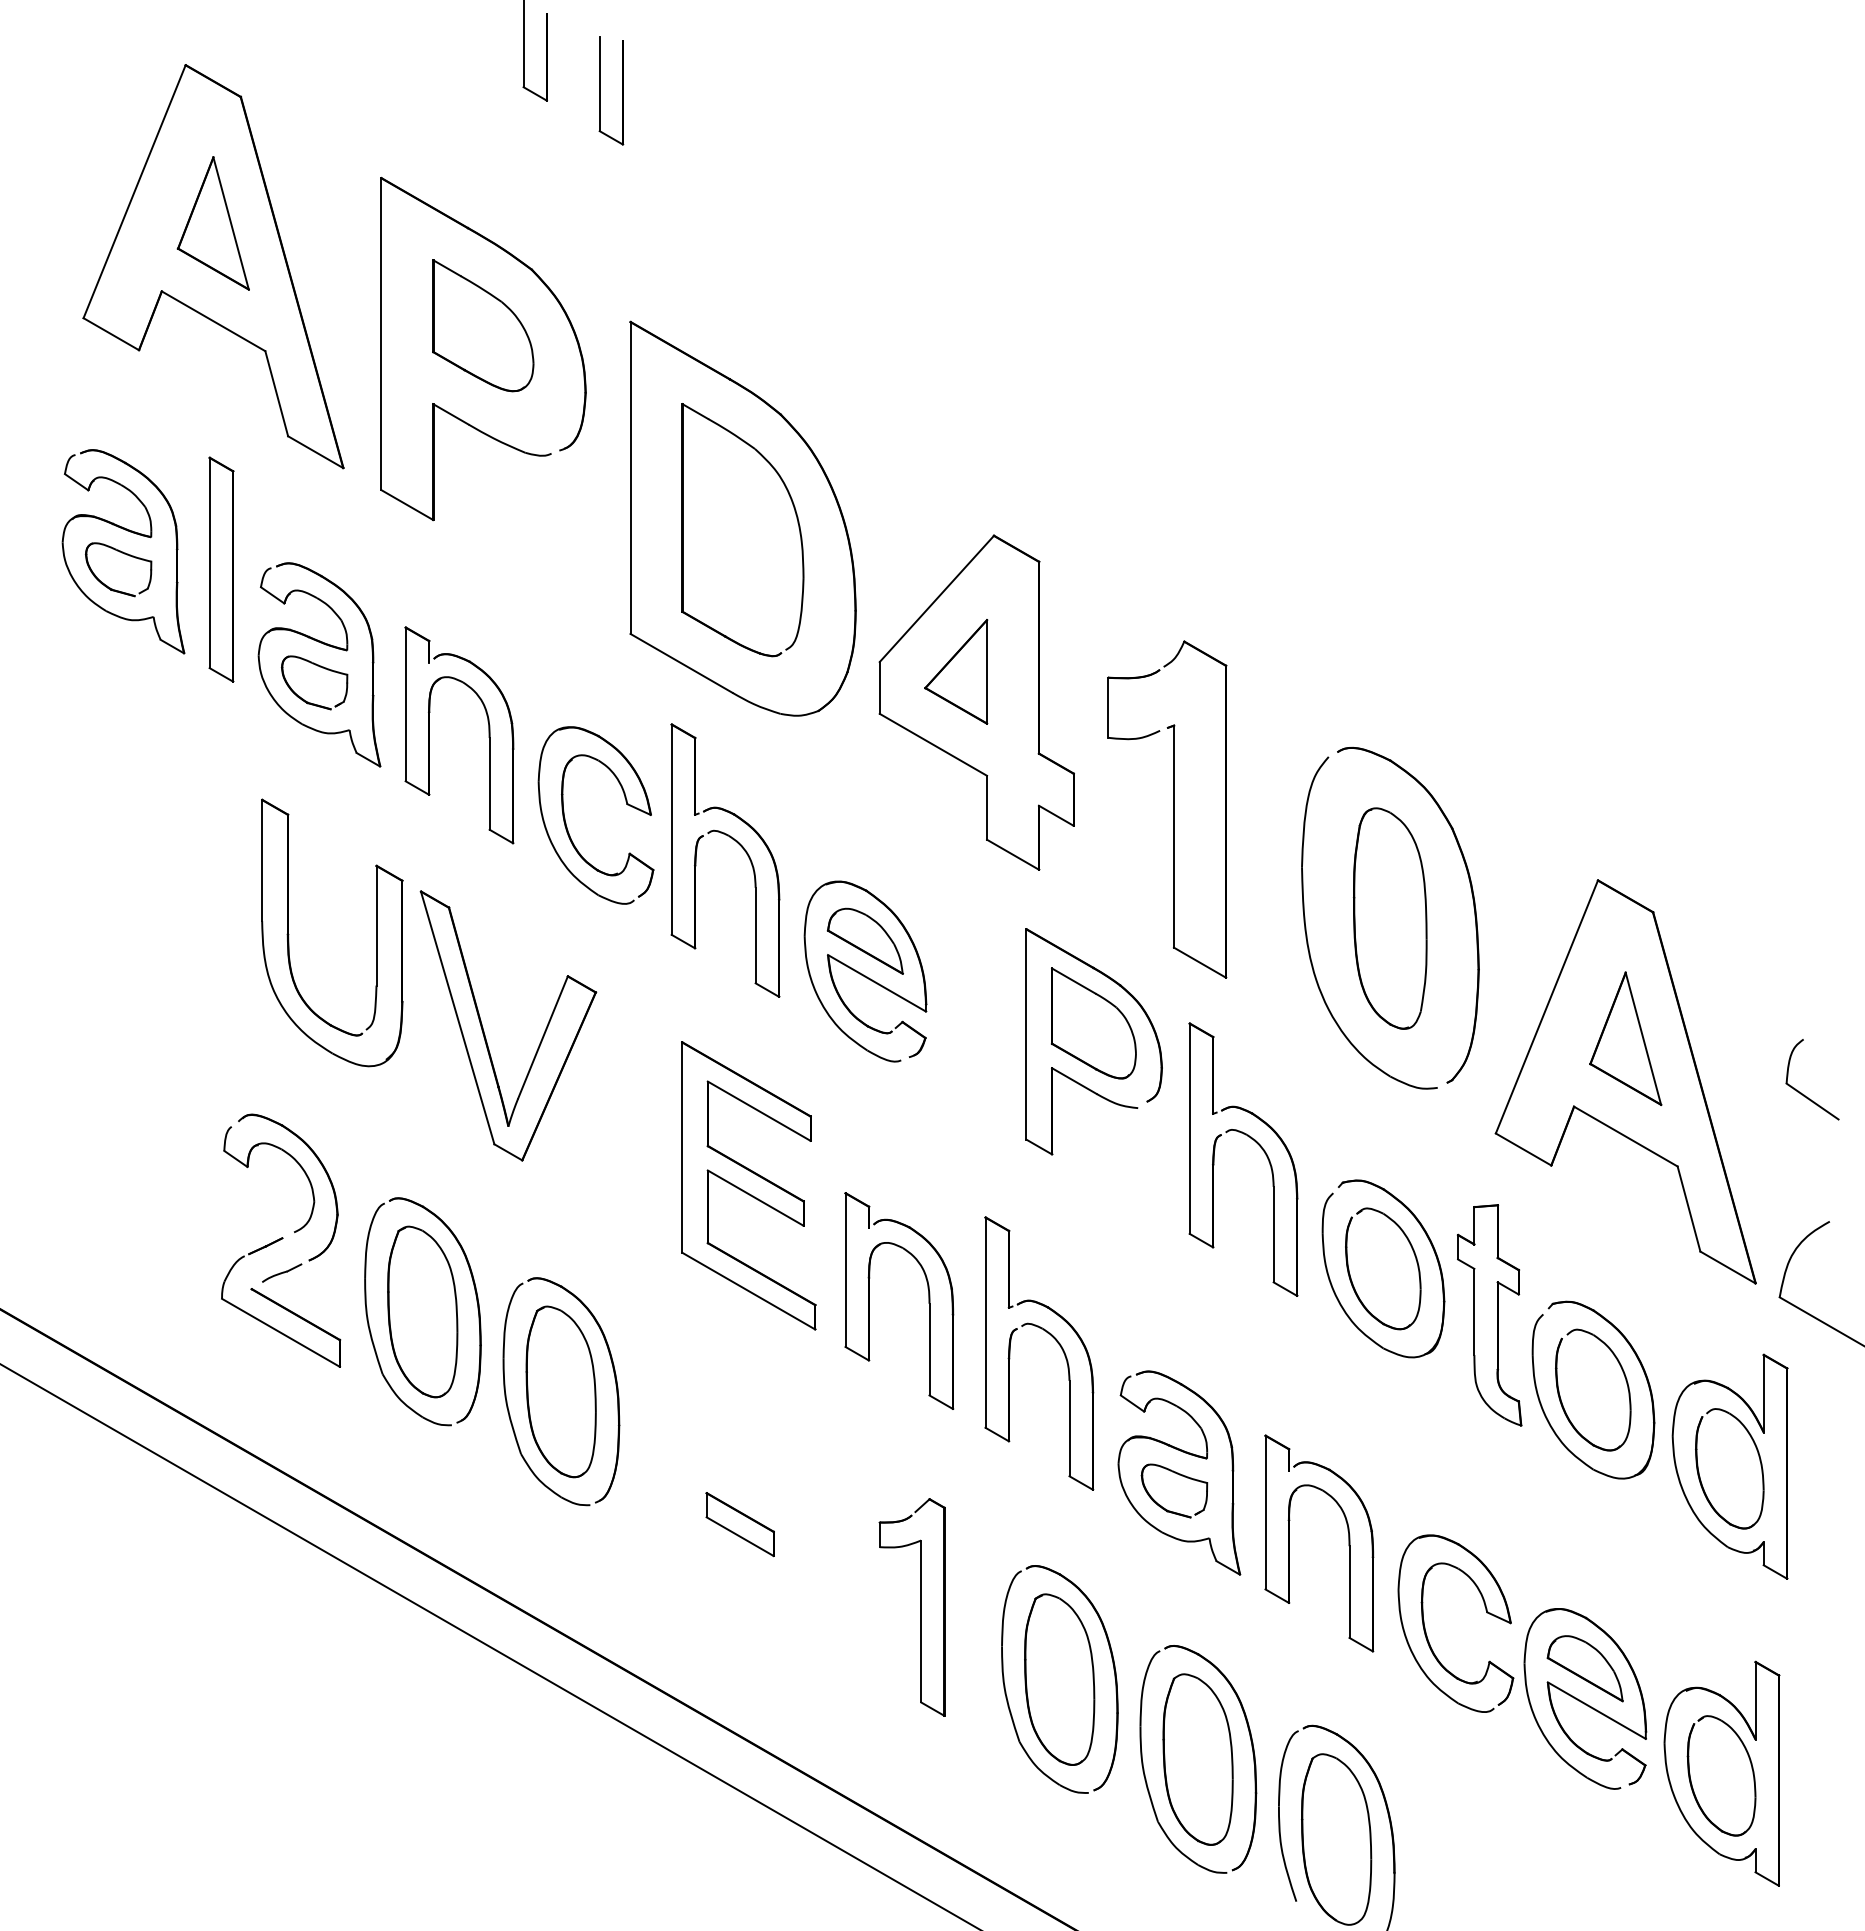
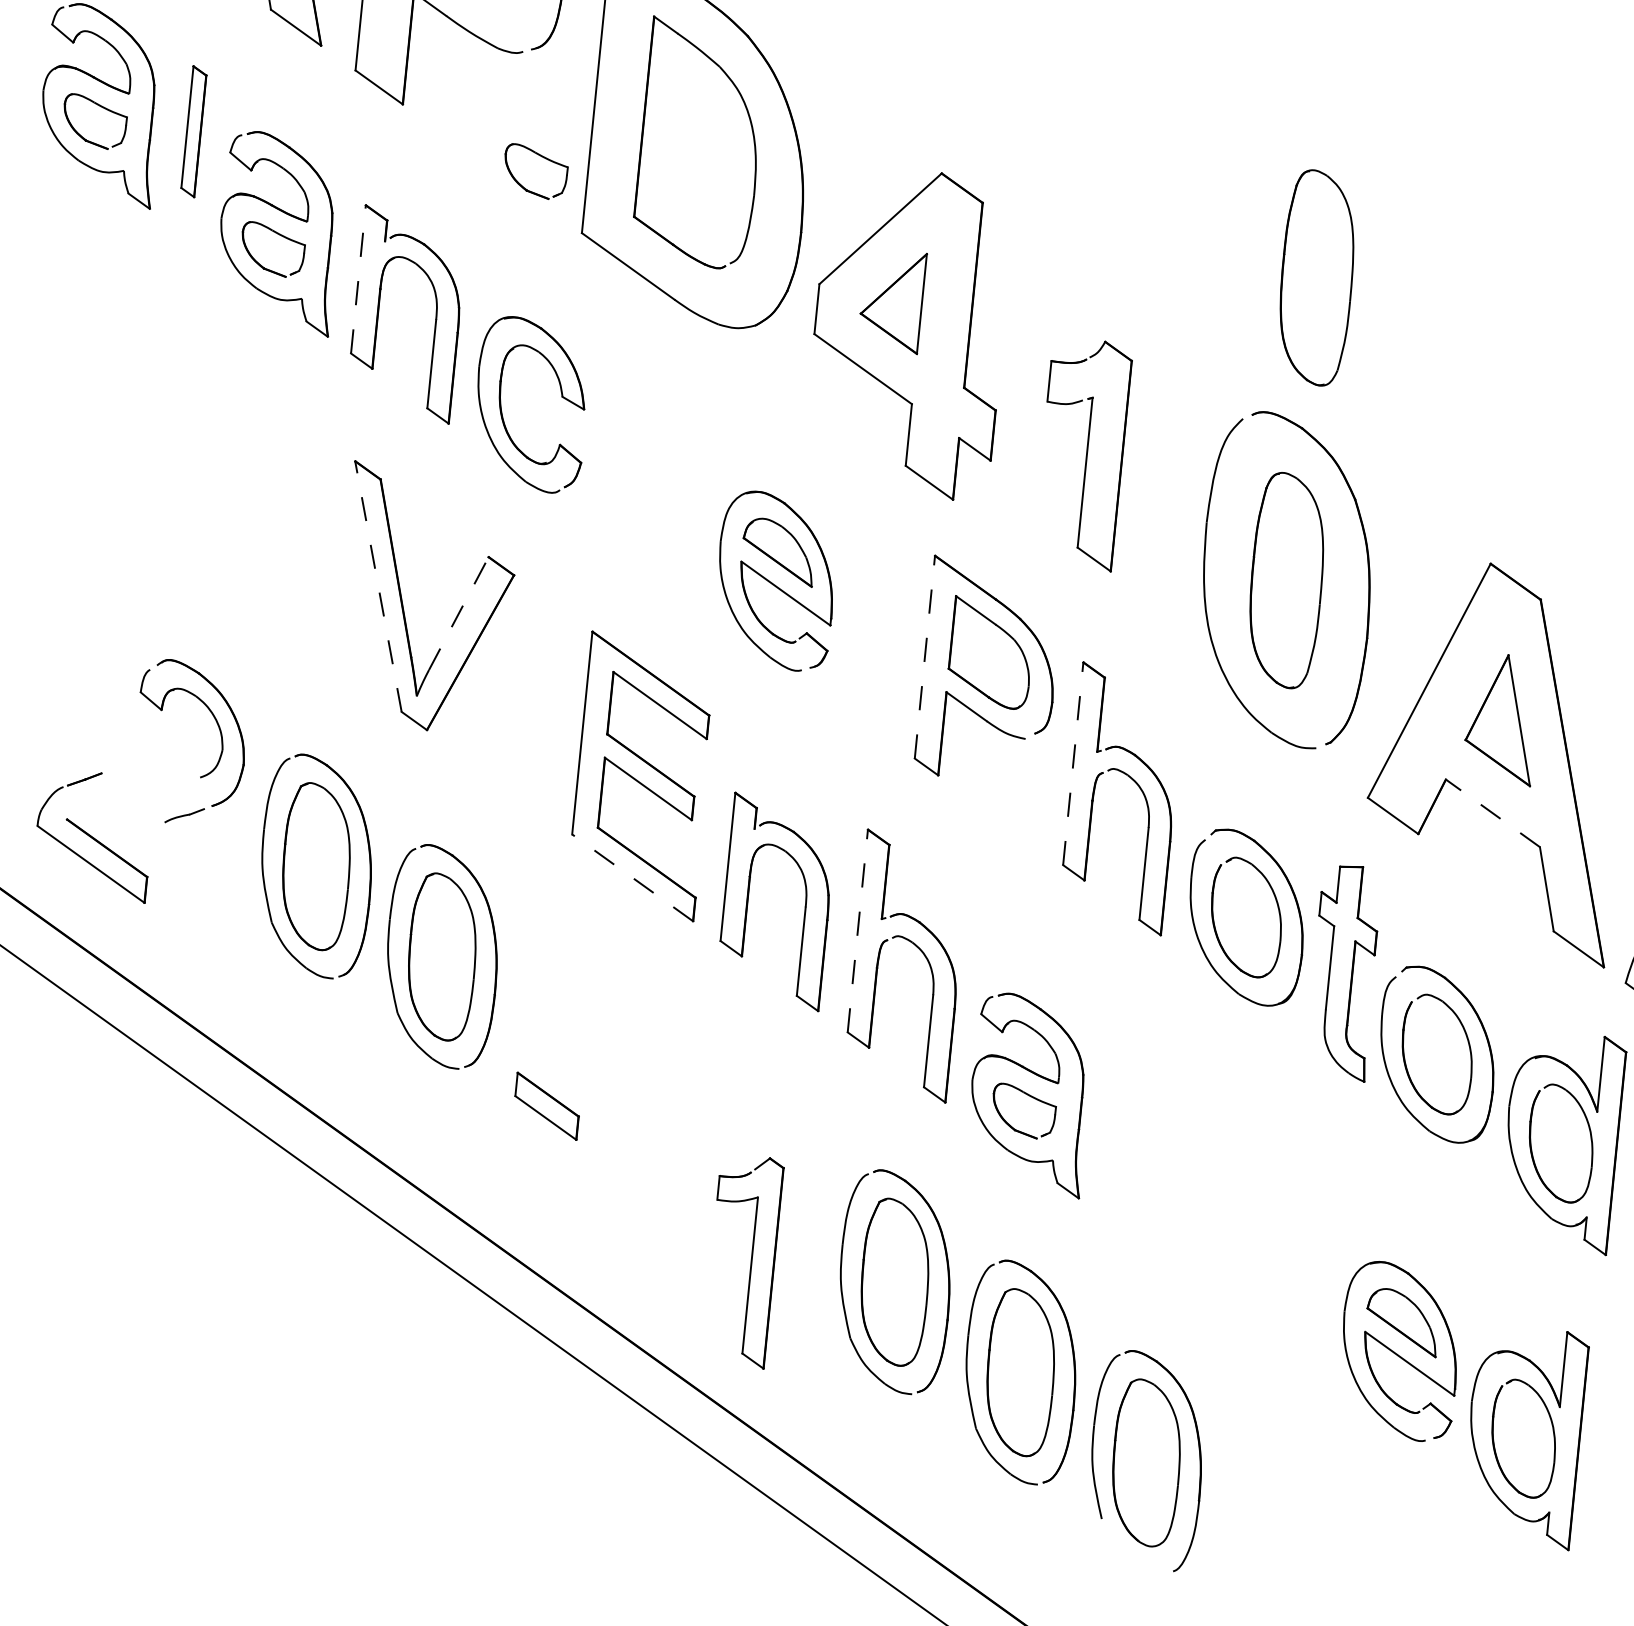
part: (581, 560) -> (541, 157), added
part: (221, 569) -> (193, 131), size x0.6
part: (1389, 604) -> (1316, 277), added
line: (405, 704) -> (358, 279), solid -> dashed
part: (1167, 809) -> (1082, 453), size x0.7
part: (739, 845) -> (666, 447), removed
part: (289, 934) -> (224, 490), removed
line: (457, 1017) -> (378, 586), solid -> dashed
line: (1026, 1033) -> (925, 656), solid -> dashed
line: (543, 1037) -> (459, 613), solid -> dashed
line: (1189, 1128) -> (1073, 763), solid -> dashed
line: (1625, 1136) -> (1492, 813), solid -> dashed
line: (748, 1291) -> (632, 878), solid -> dashed
part: (281, 1302) -> (94, 835), moved
line: (985, 1322) -> (857, 930), solid -> dashed
part: (739, 1524) -> (546, 1106), moved
part: (1348, 1543) -> (1186, 1178), removed
part: (920, 1607) -> (750, 1261), moved
part: (1426, 1631) -> (1253, 1271), removed

